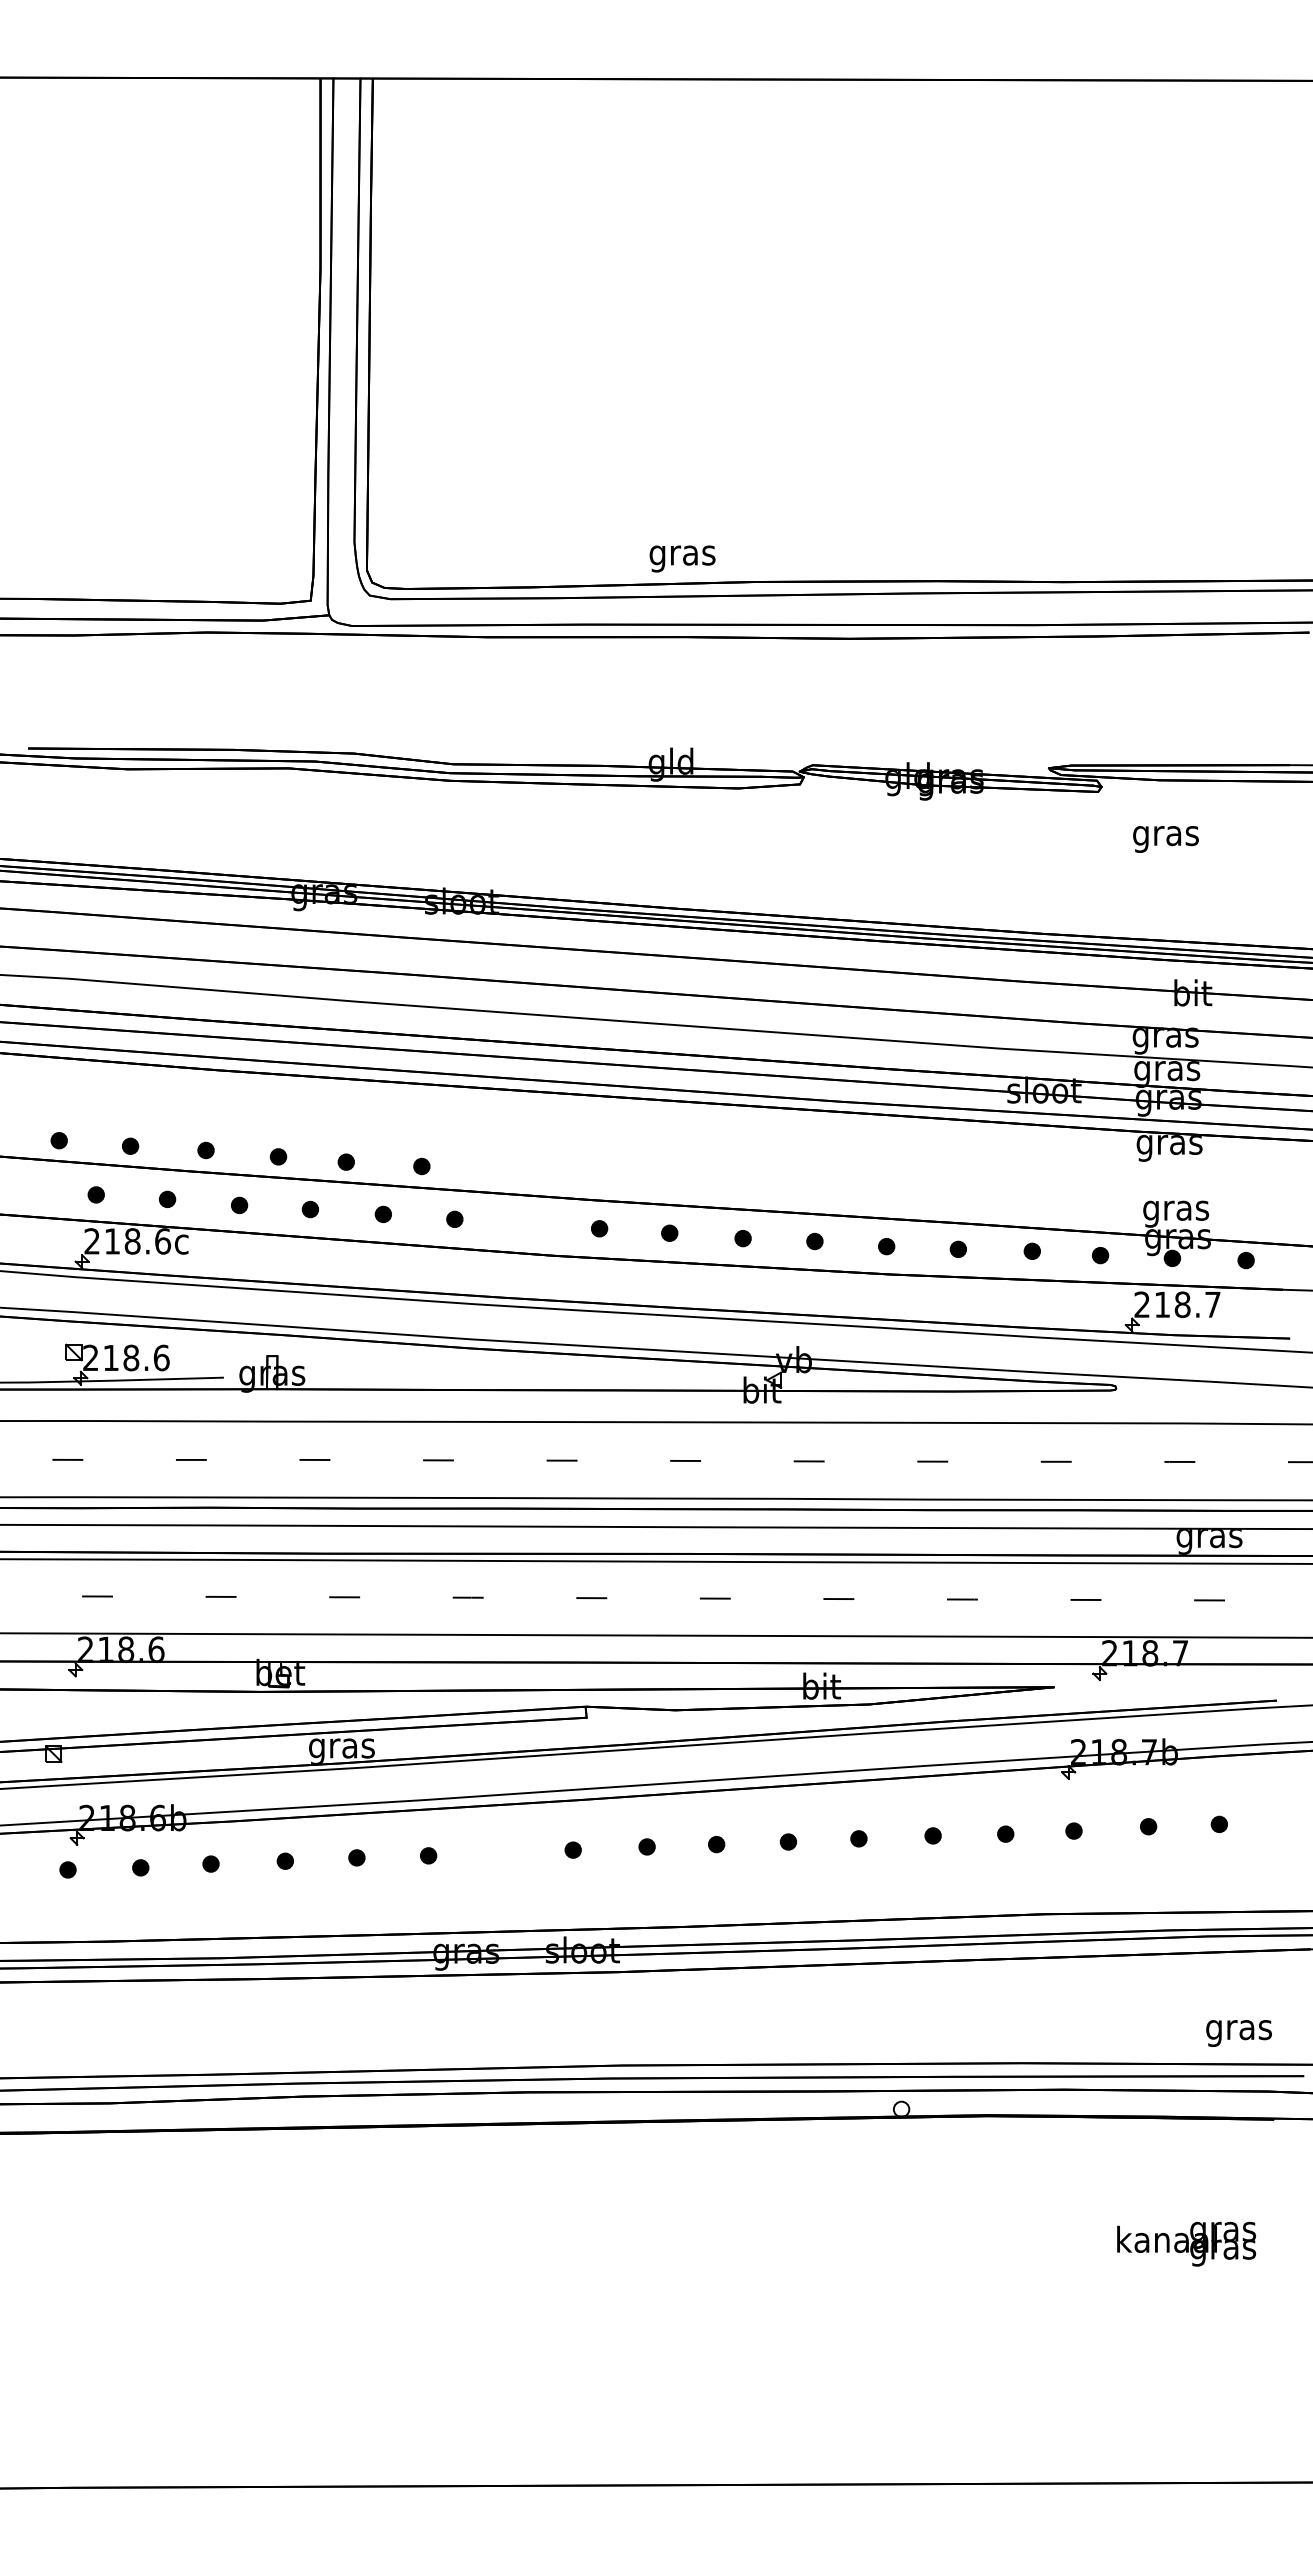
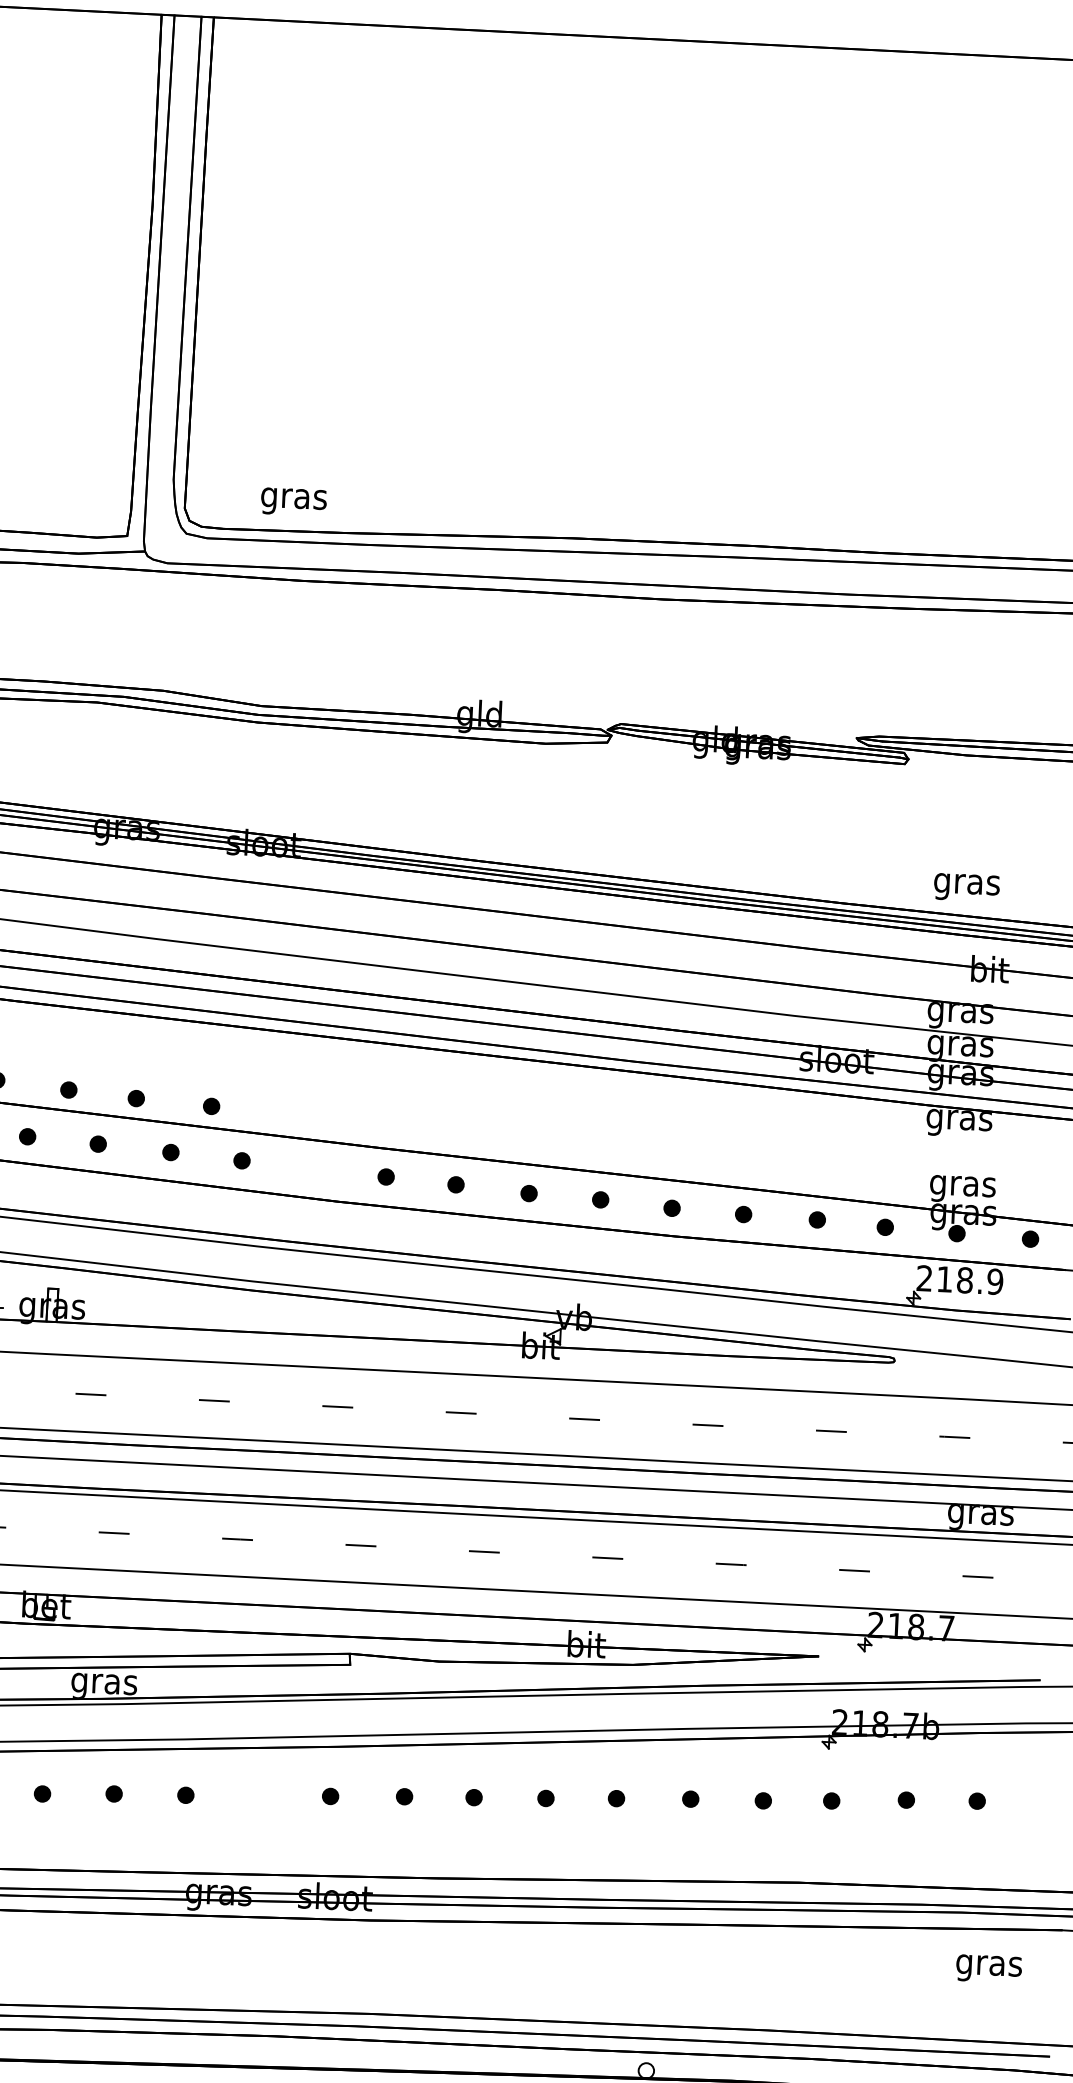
text: (682, 558) -> (293, 501), moved
text: (1165, 839) -> (966, 887), moved
text: (1212, 1304) -> (994, 1281), 218.7 -> 218.9
text: (1238, 2033) -> (988, 1968), moved

